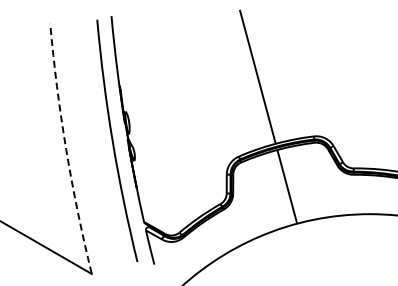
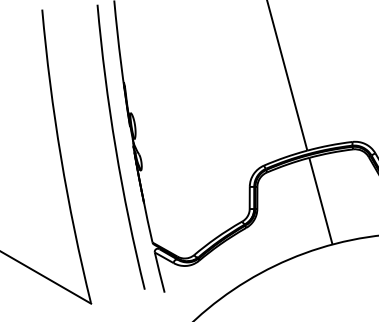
arc: (66, 149) -> (61, 157), dashed -> solid

